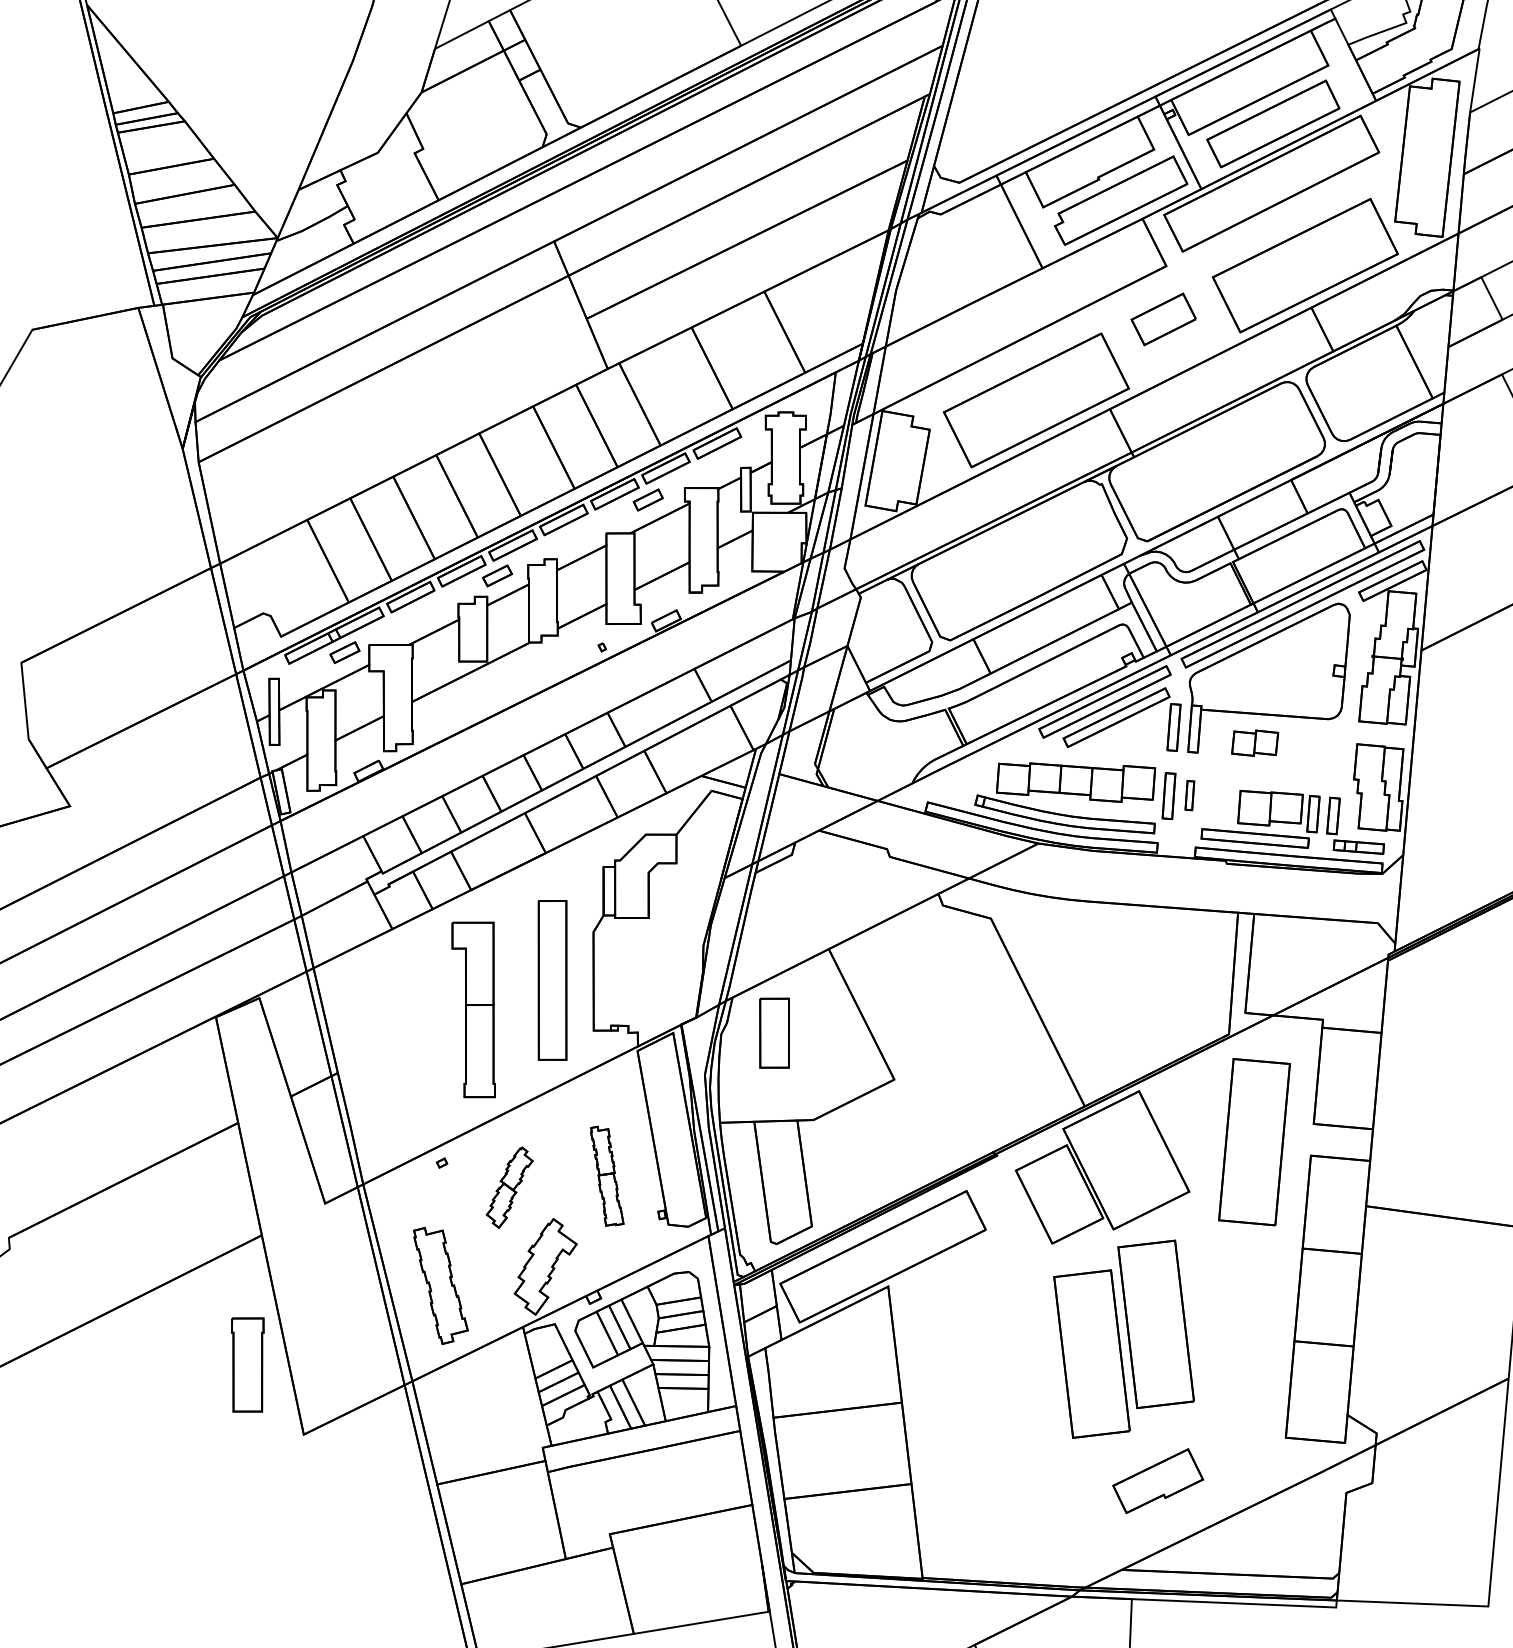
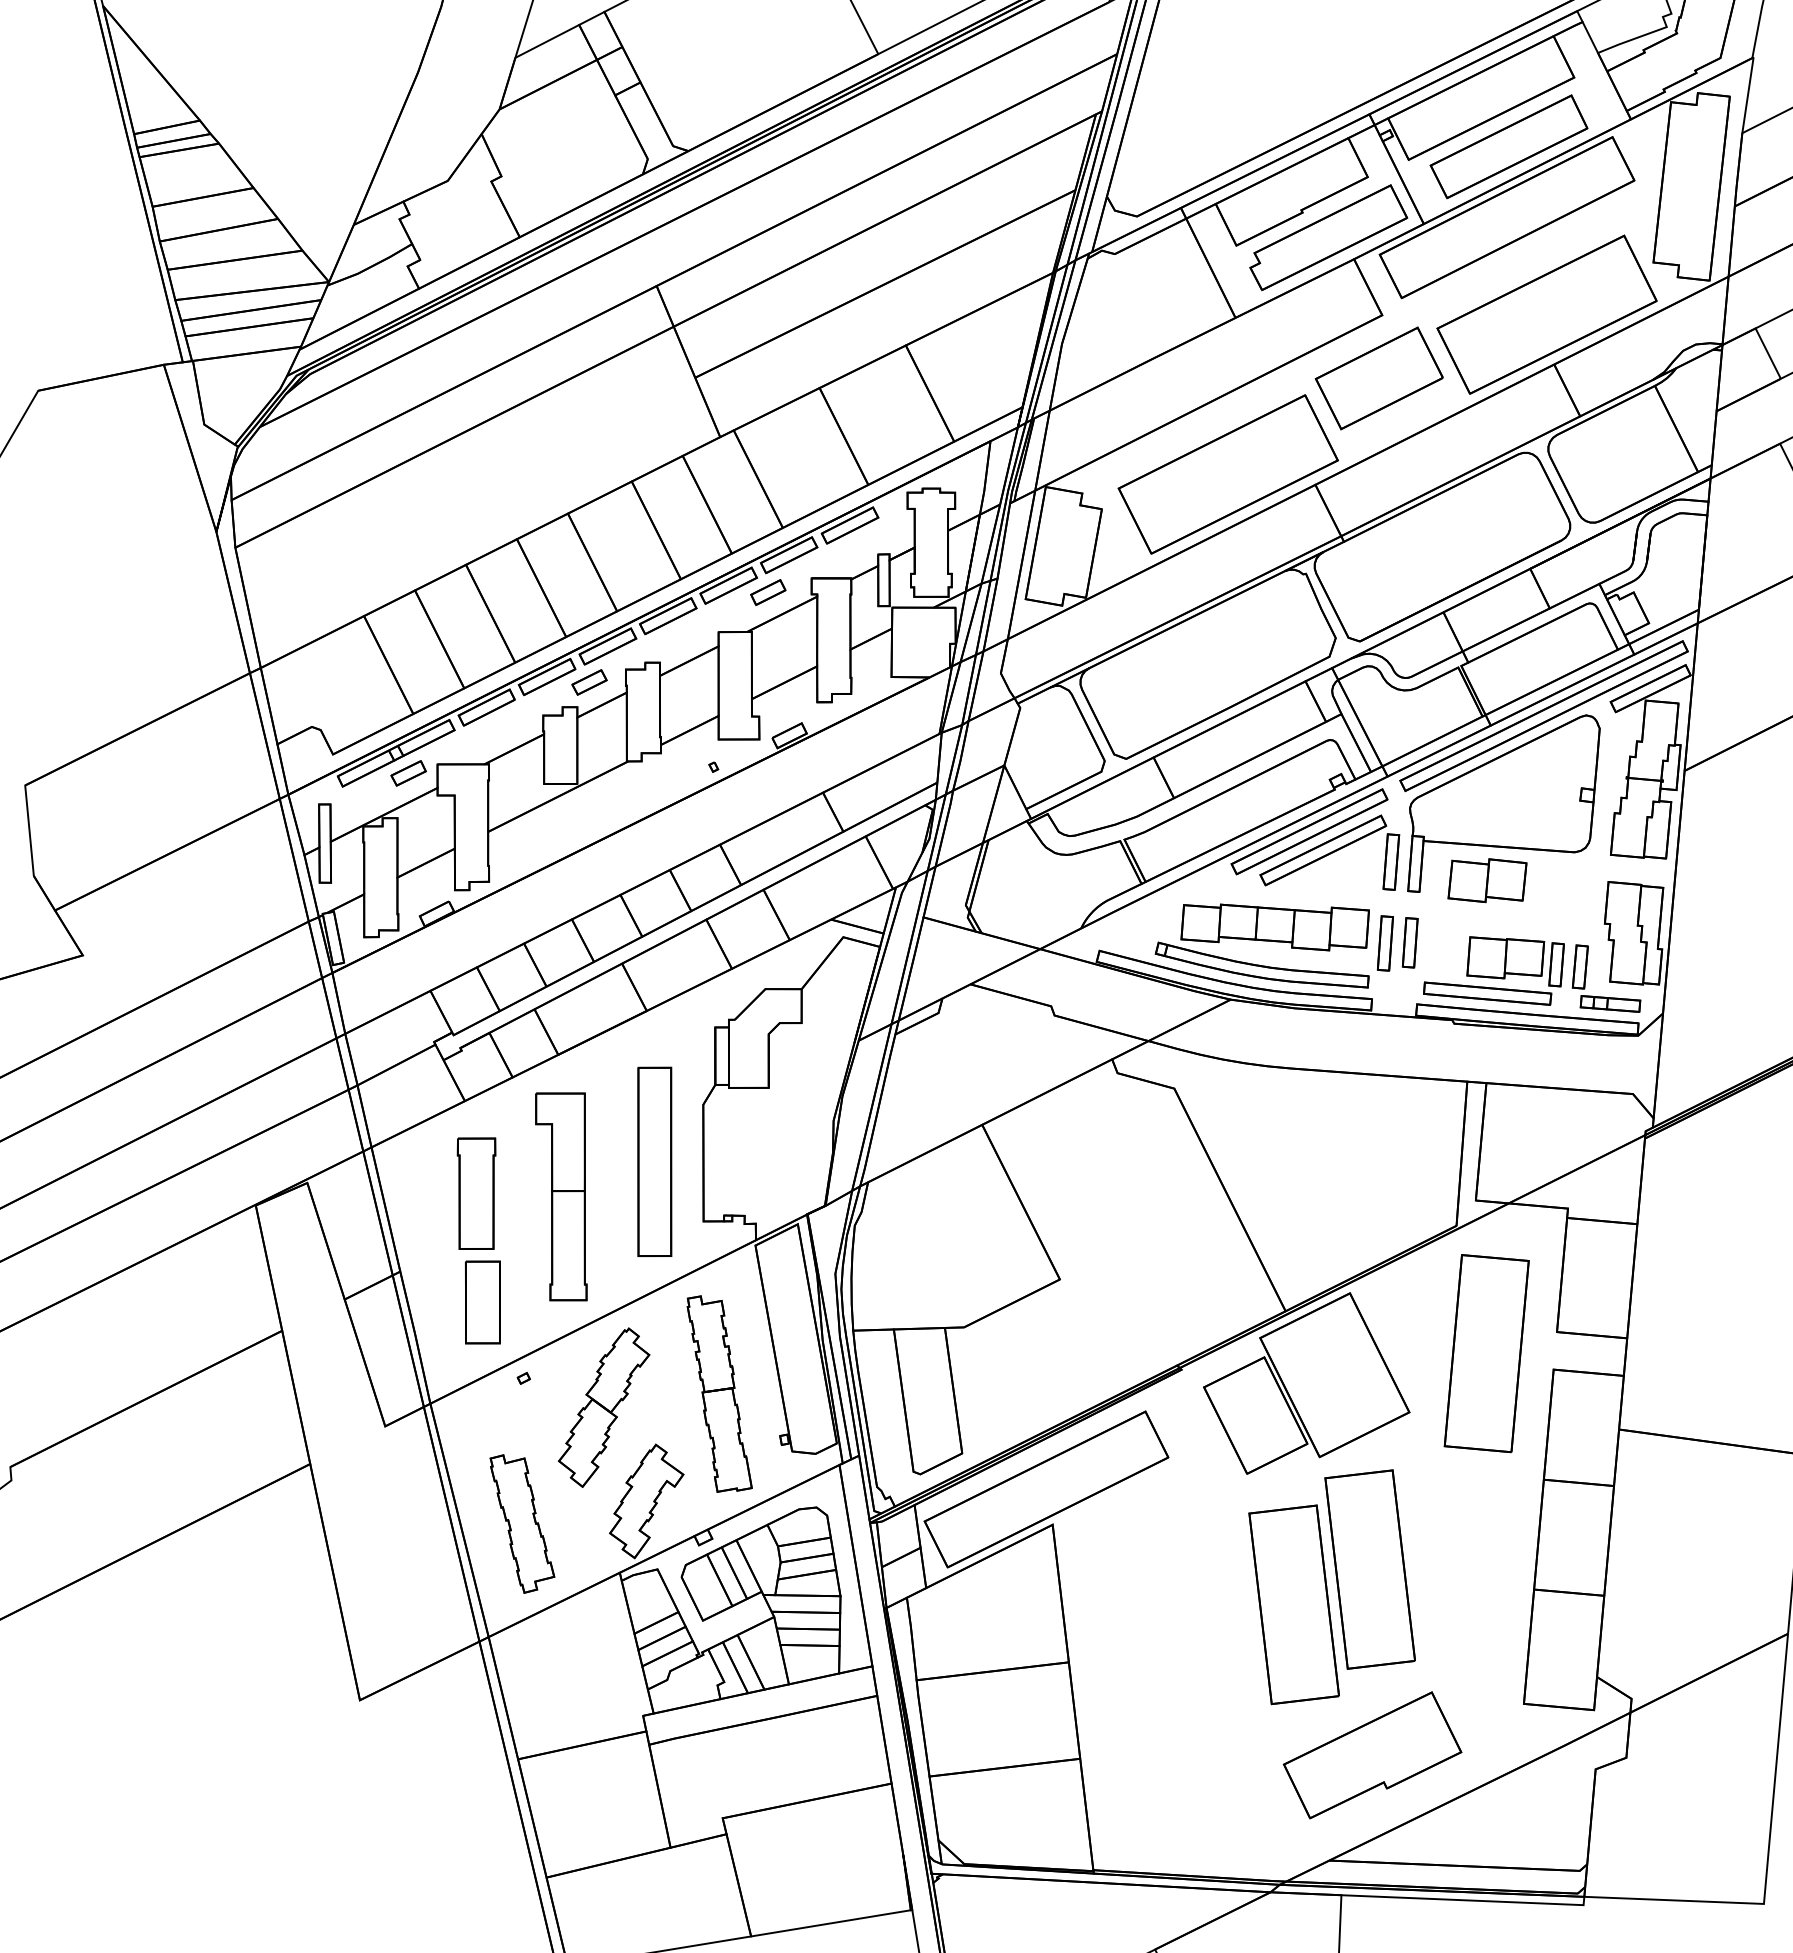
part: (1163, 319) -> (1378, 378), size x1.67
part: (1255, 743) -> (1487, 880), size x1.43
part: (1189, 795) -> (1409, 942), size x1.43
part: (774, 1033) -> (482, 1302), moved
part: (607, 1175) -> (719, 1393), size x1.67
part: (509, 1187) -> (603, 1407), size x1.67
part: (247, 1364) -> (476, 1193), moved
part: (1158, 1481) -> (1372, 1755), size x1.67

